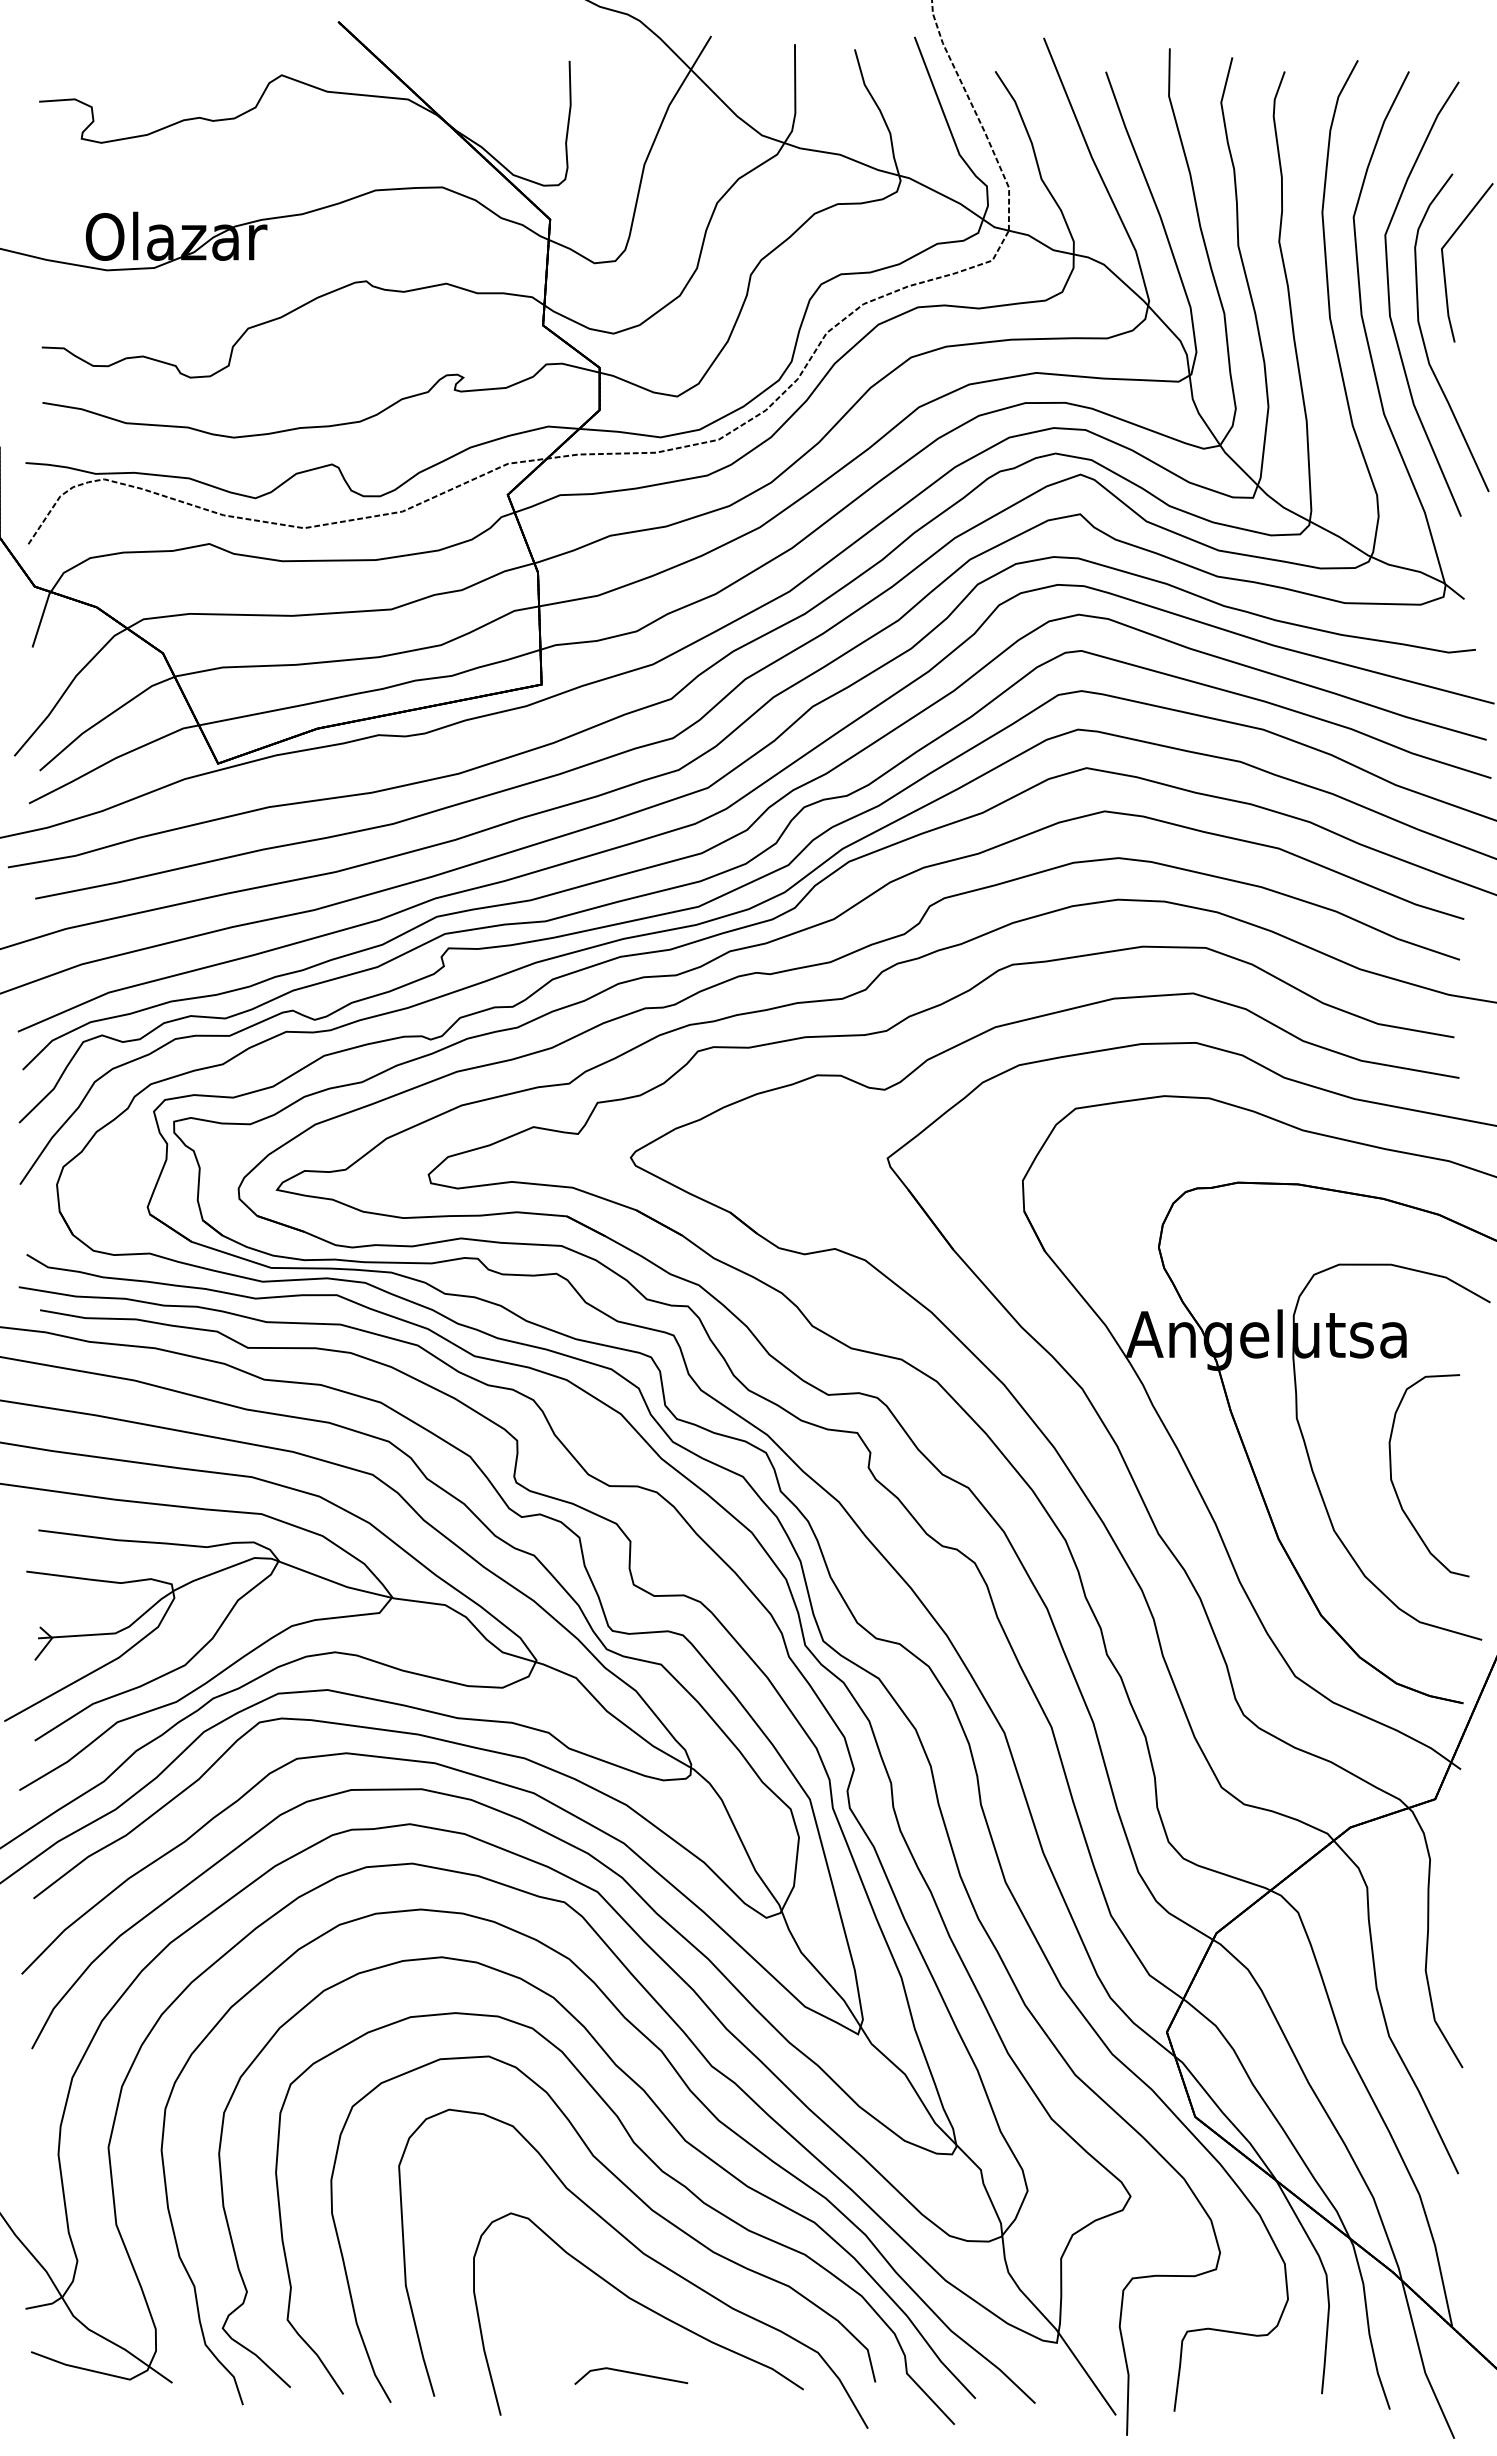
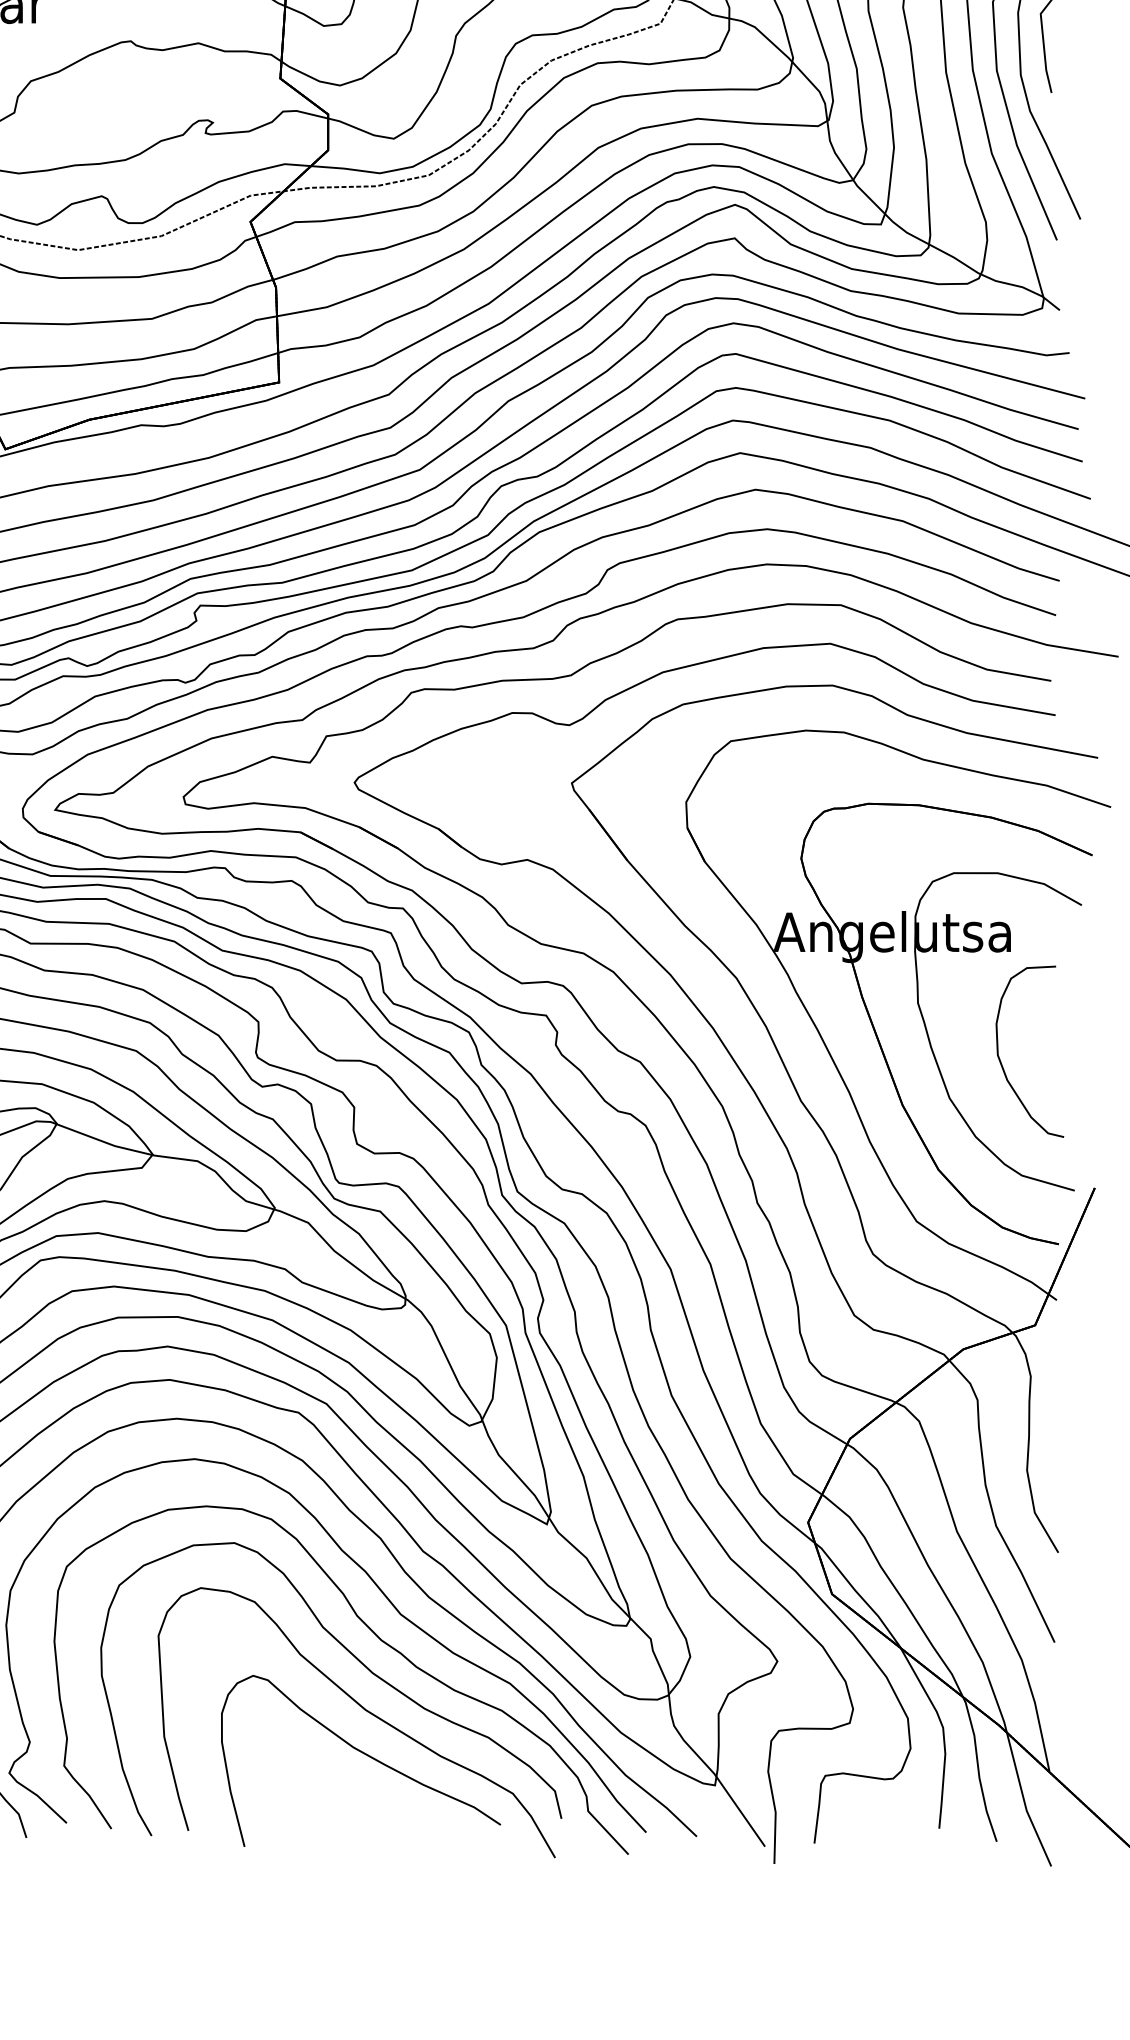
line: (631, 2373) -> (355, 1811), removed

